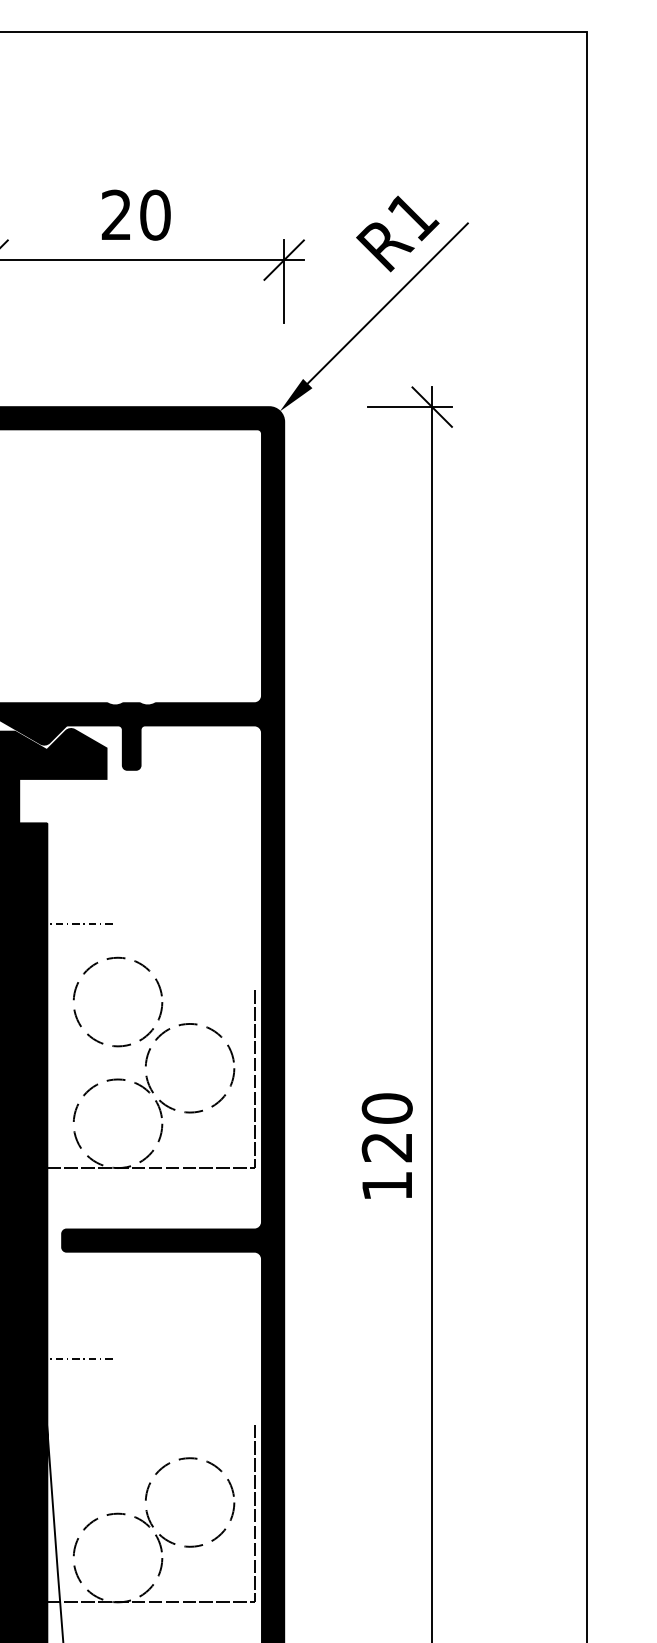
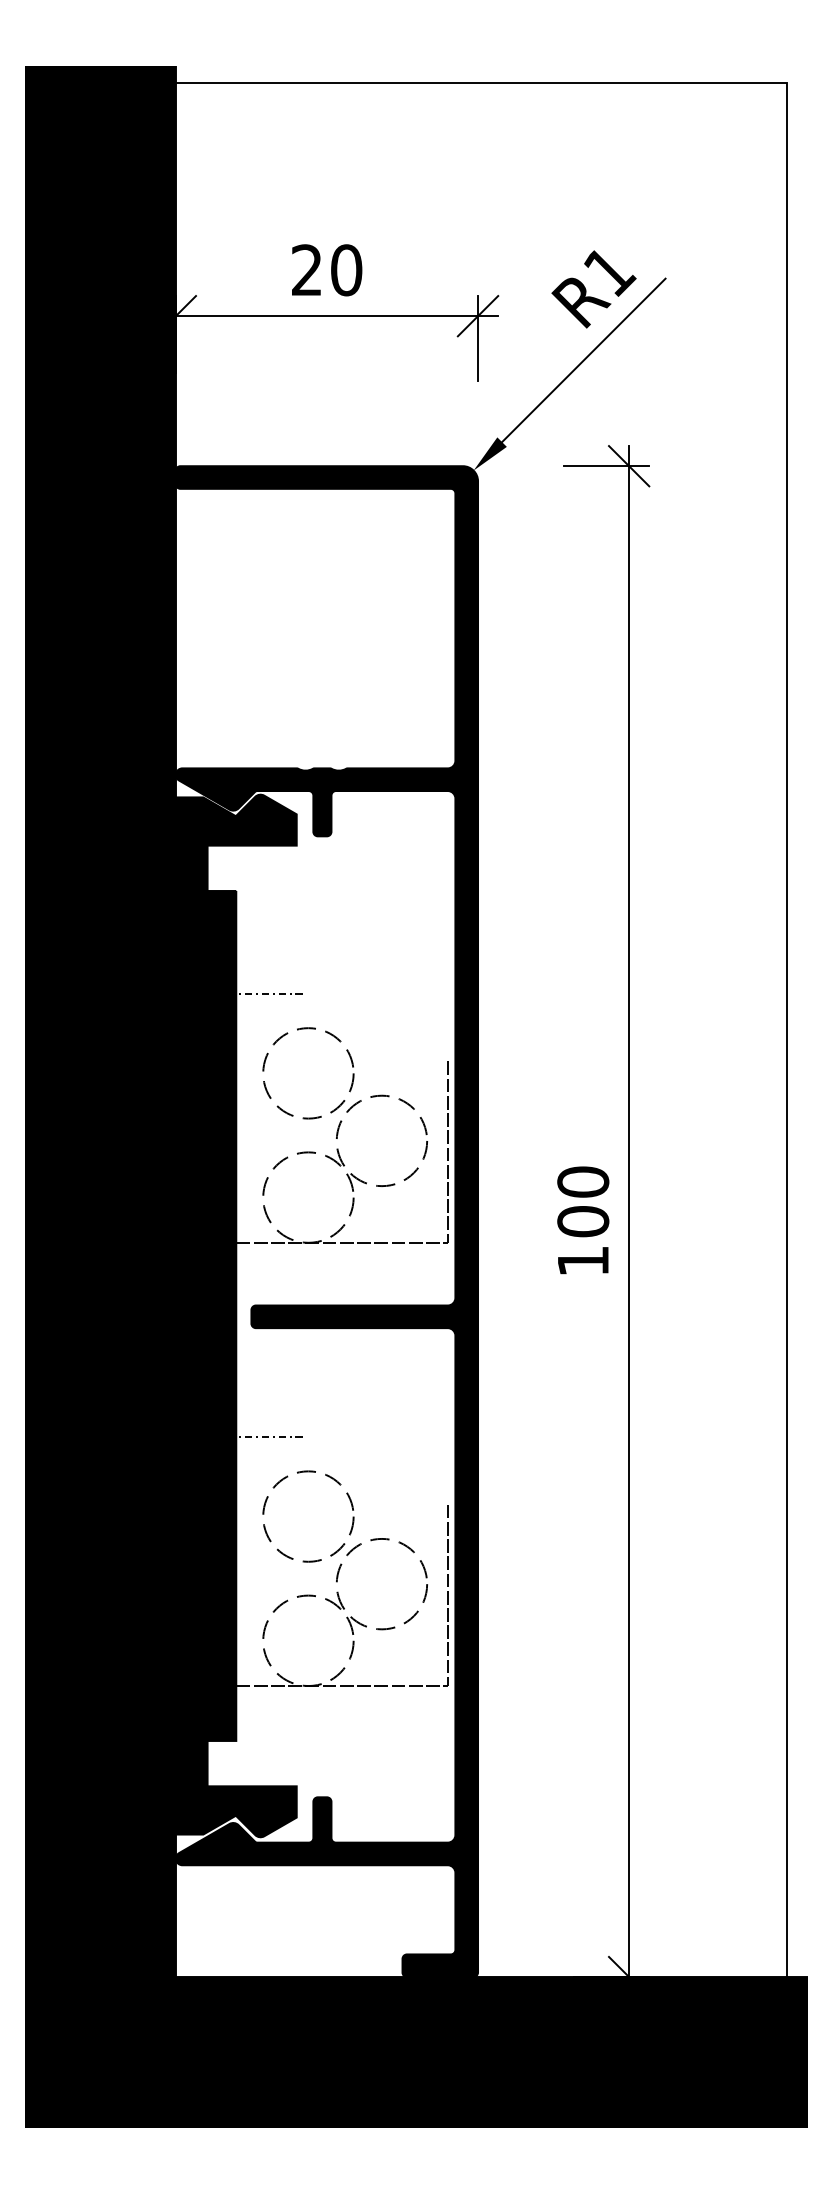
text: (387, 1147) -> (583, 1221), 120 -> 100
part: (137, 1398) -> (328, 1477), added

